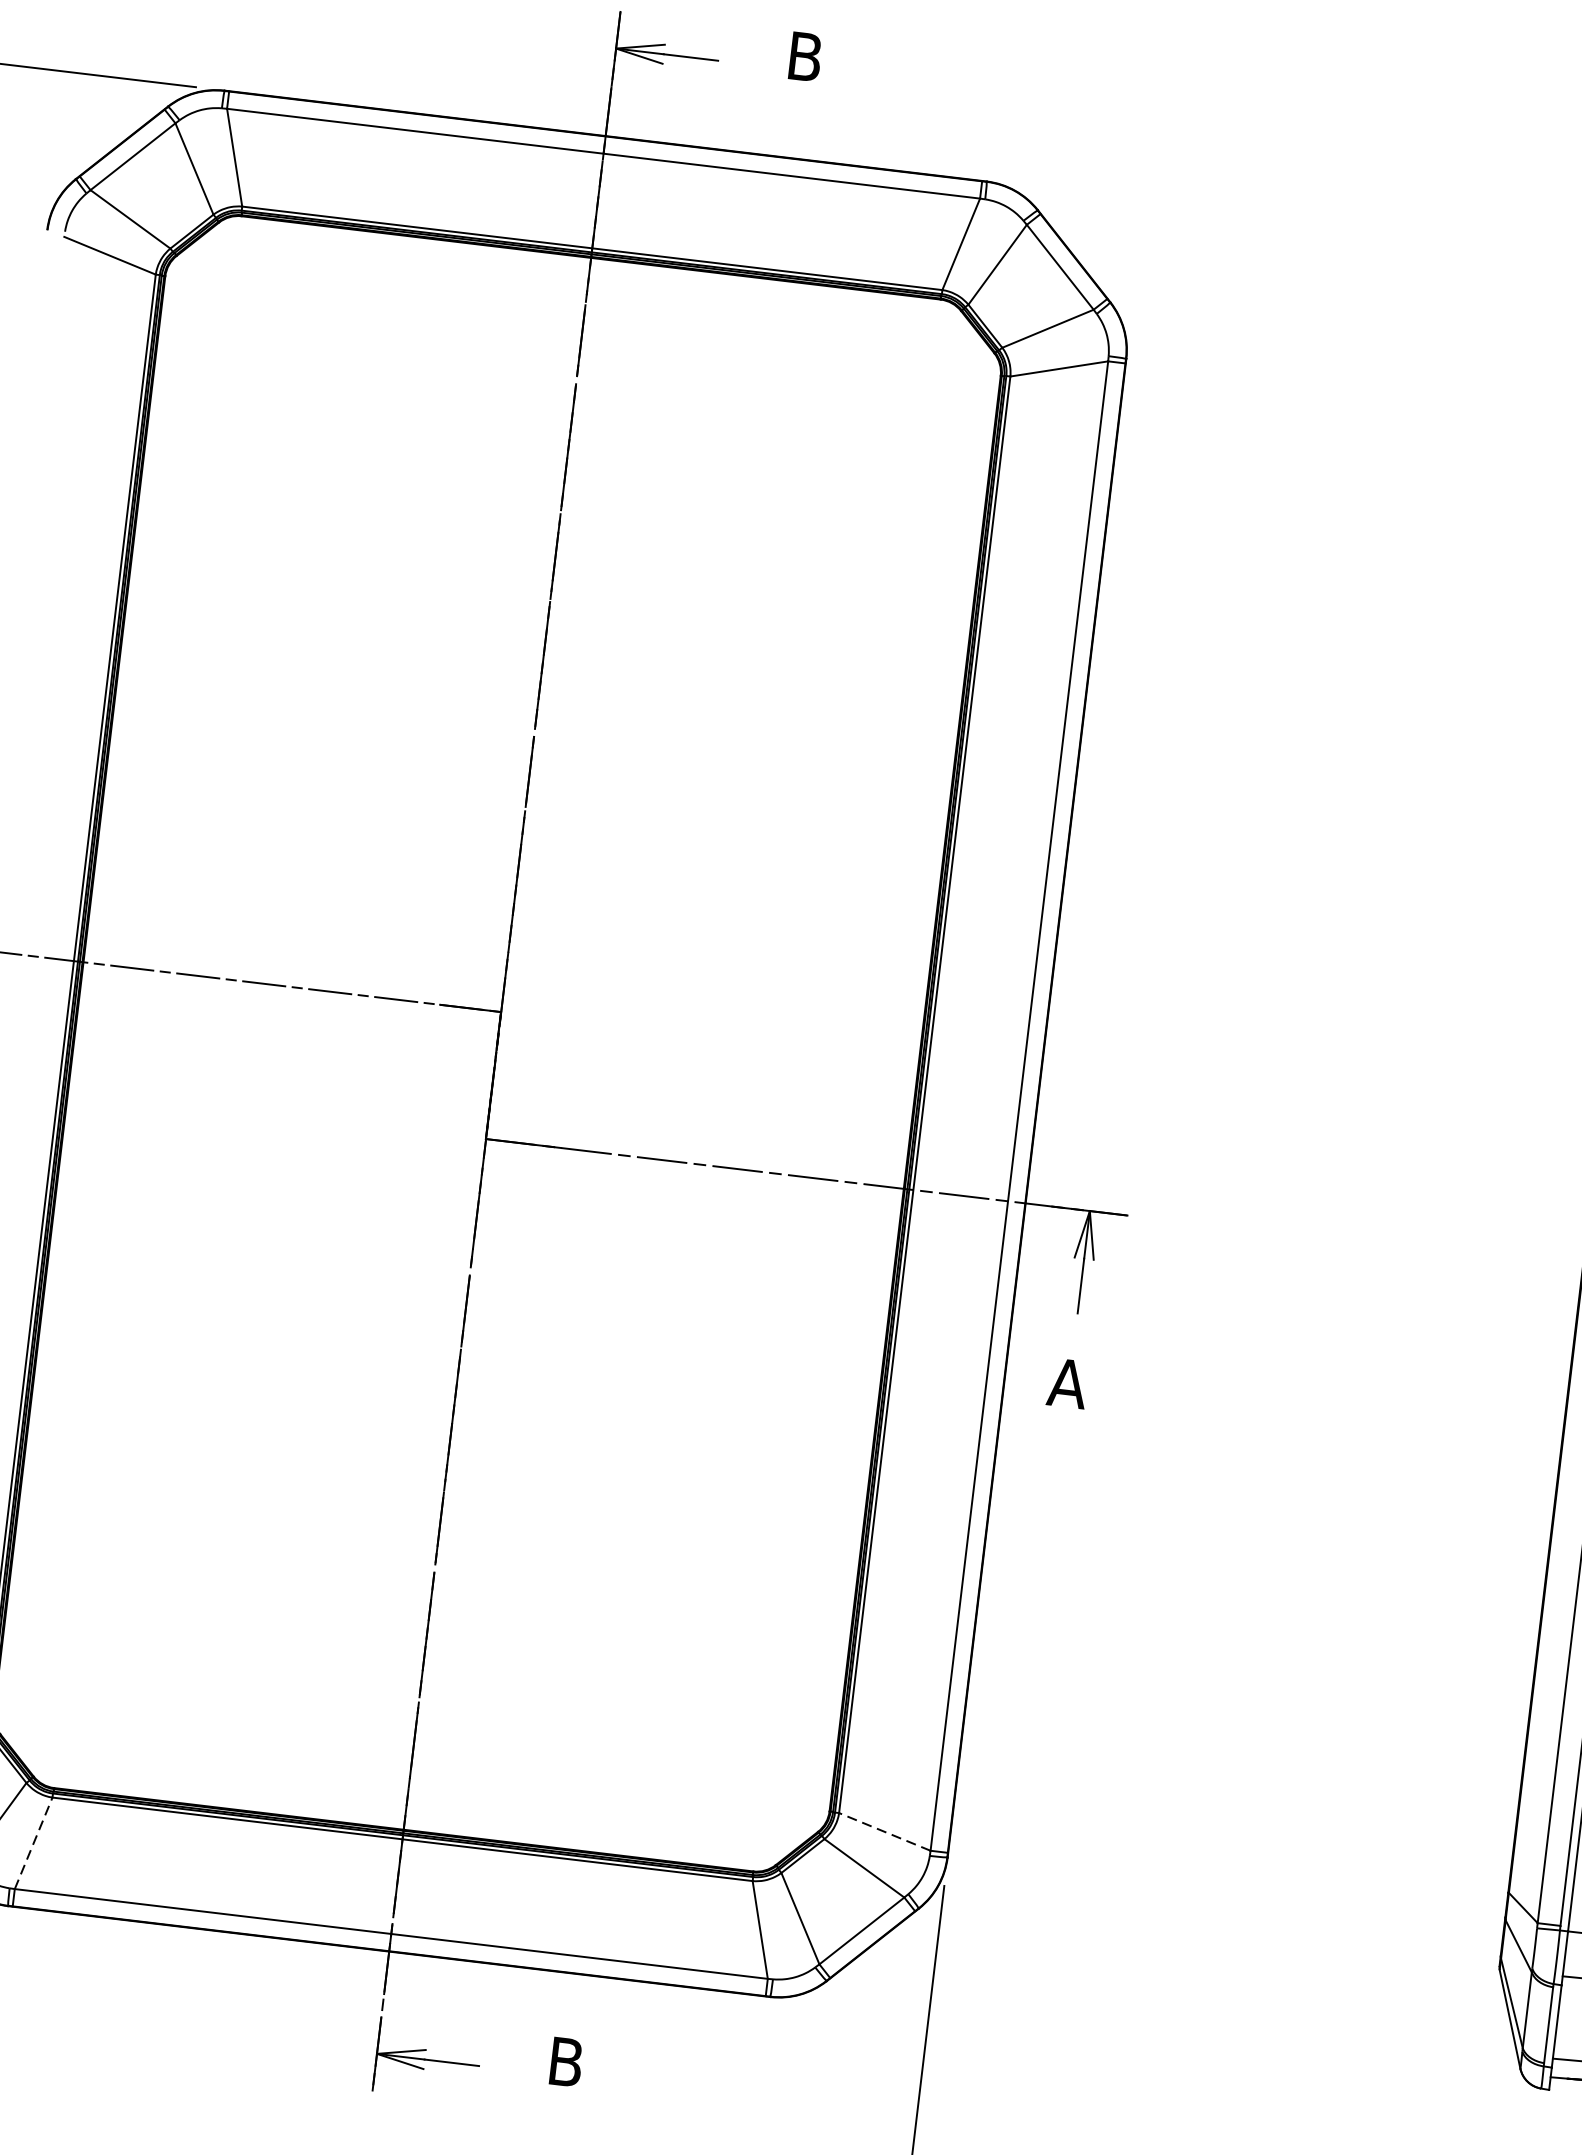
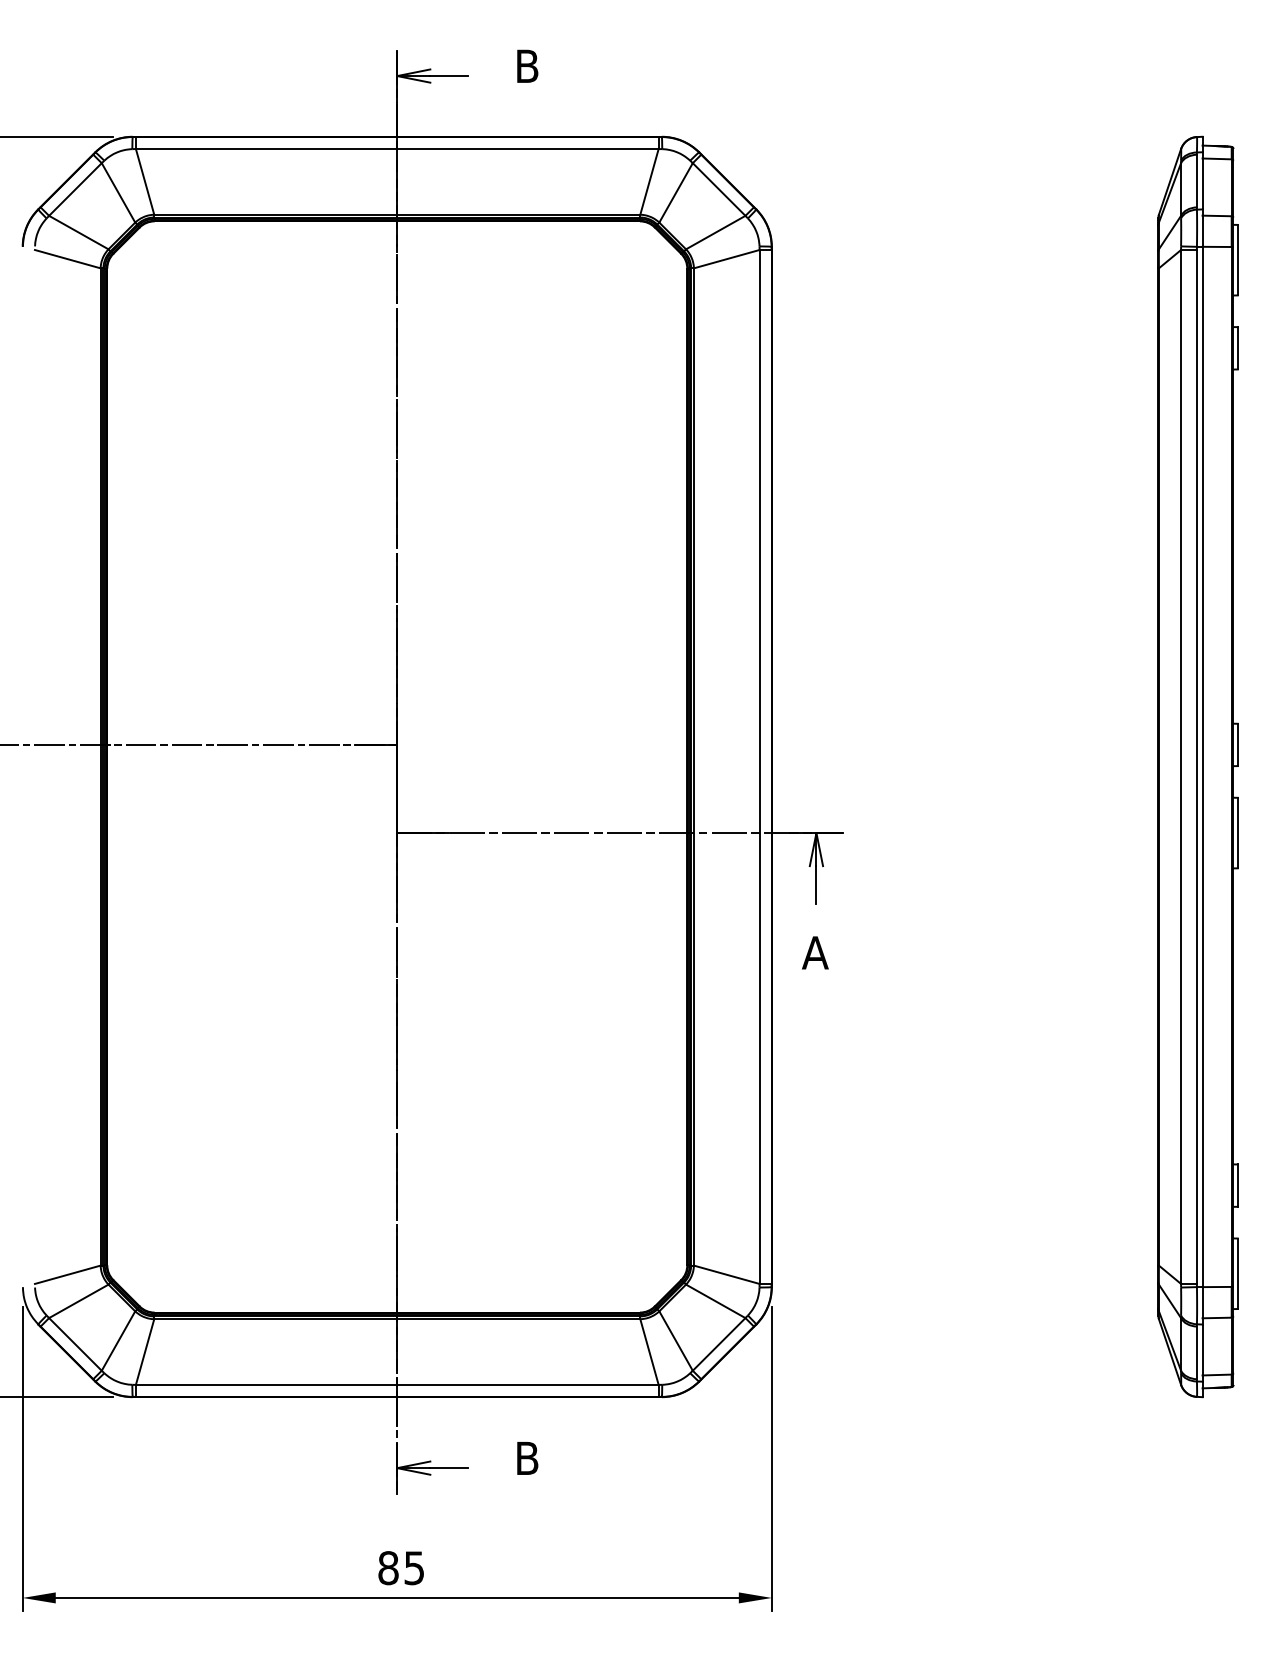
line: (884, 1831) -> (726, 1274), dashed -> solid
line: (34, 1842) -> (145, 1351), dashed -> solid

